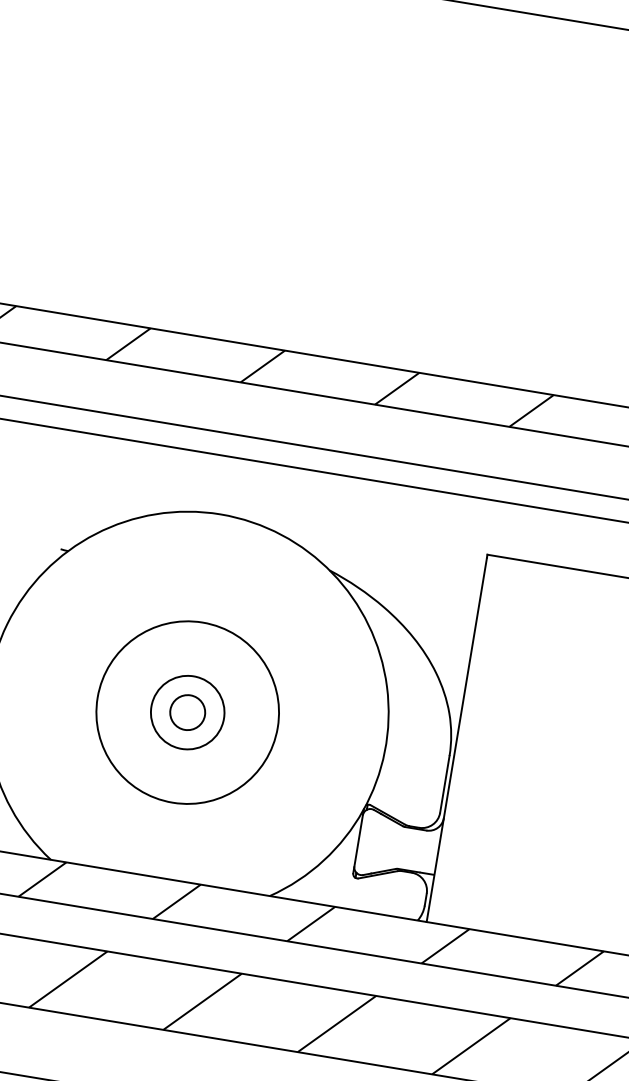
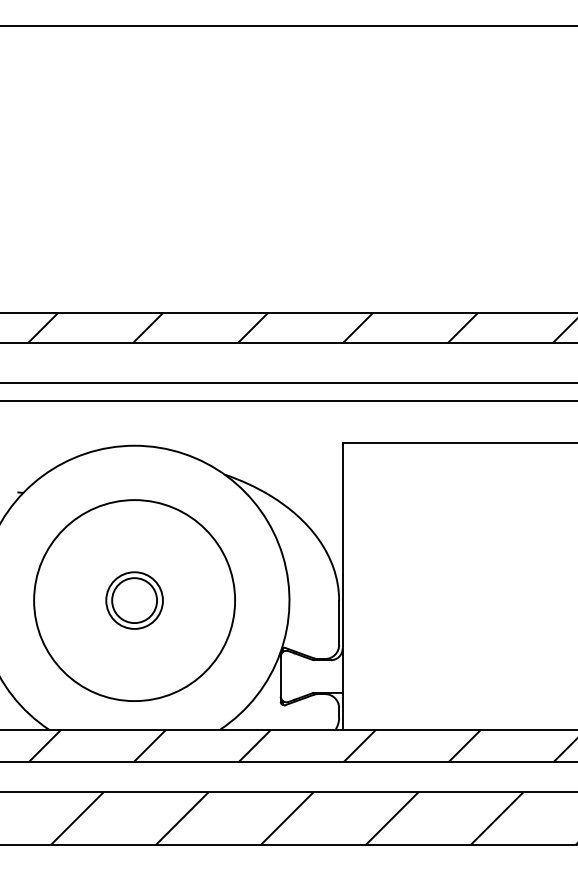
circle: (187, 712) -> (134, 600), size x1.43
circle: (187, 712) -> (134, 600), size x1.67

